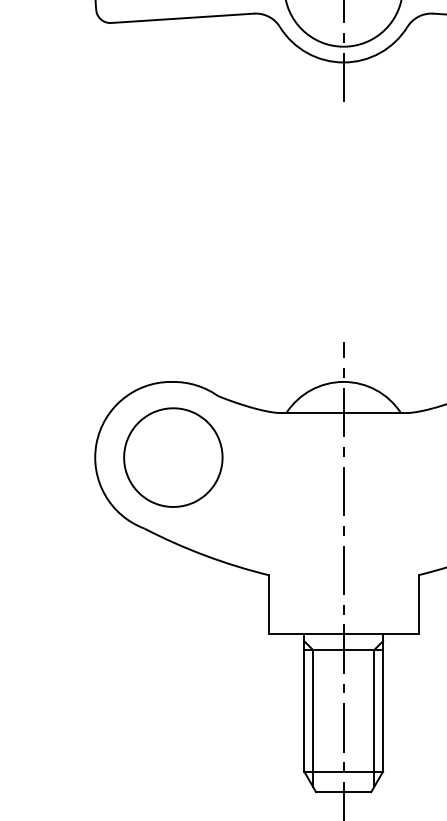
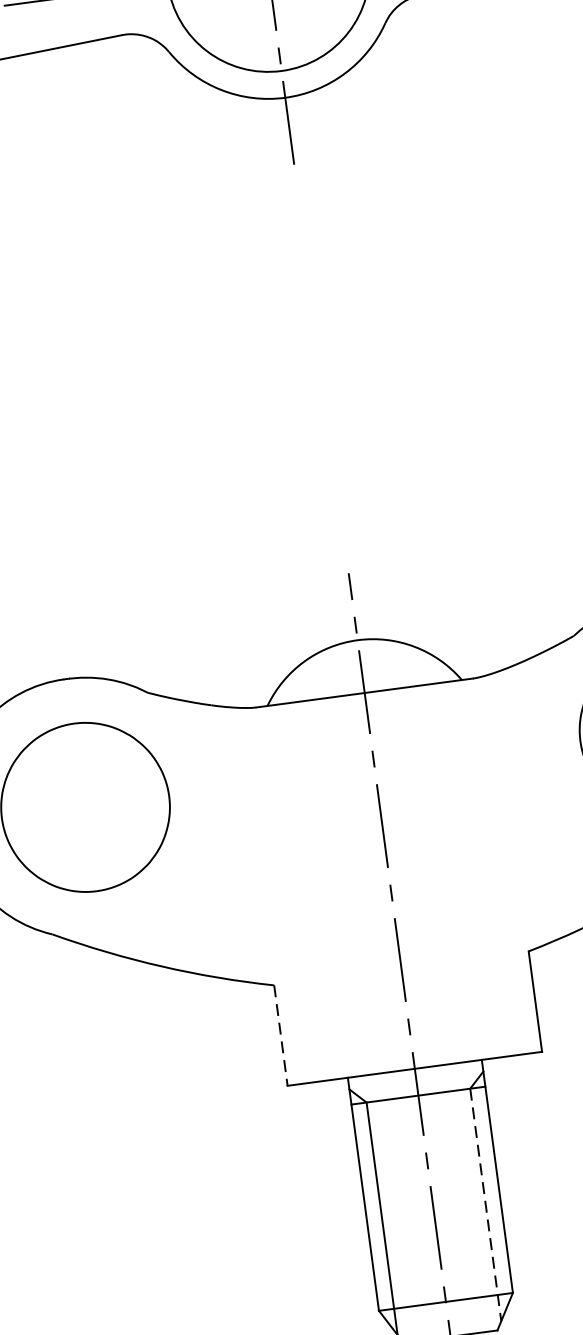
line: (268, 604) -> (280, 1035), solid -> dashed
line: (374, 718) -> (486, 1204), solid -> dashed

